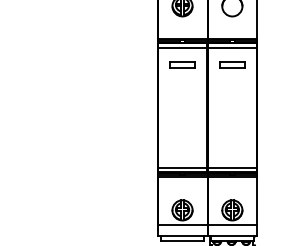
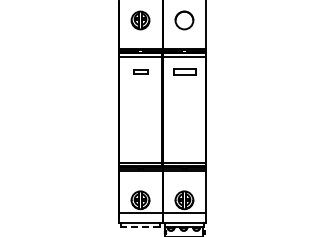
part: (182, 64) -> (140, 71), size x0.6
line: (181, 241) -> (139, 227), solid -> dashed

